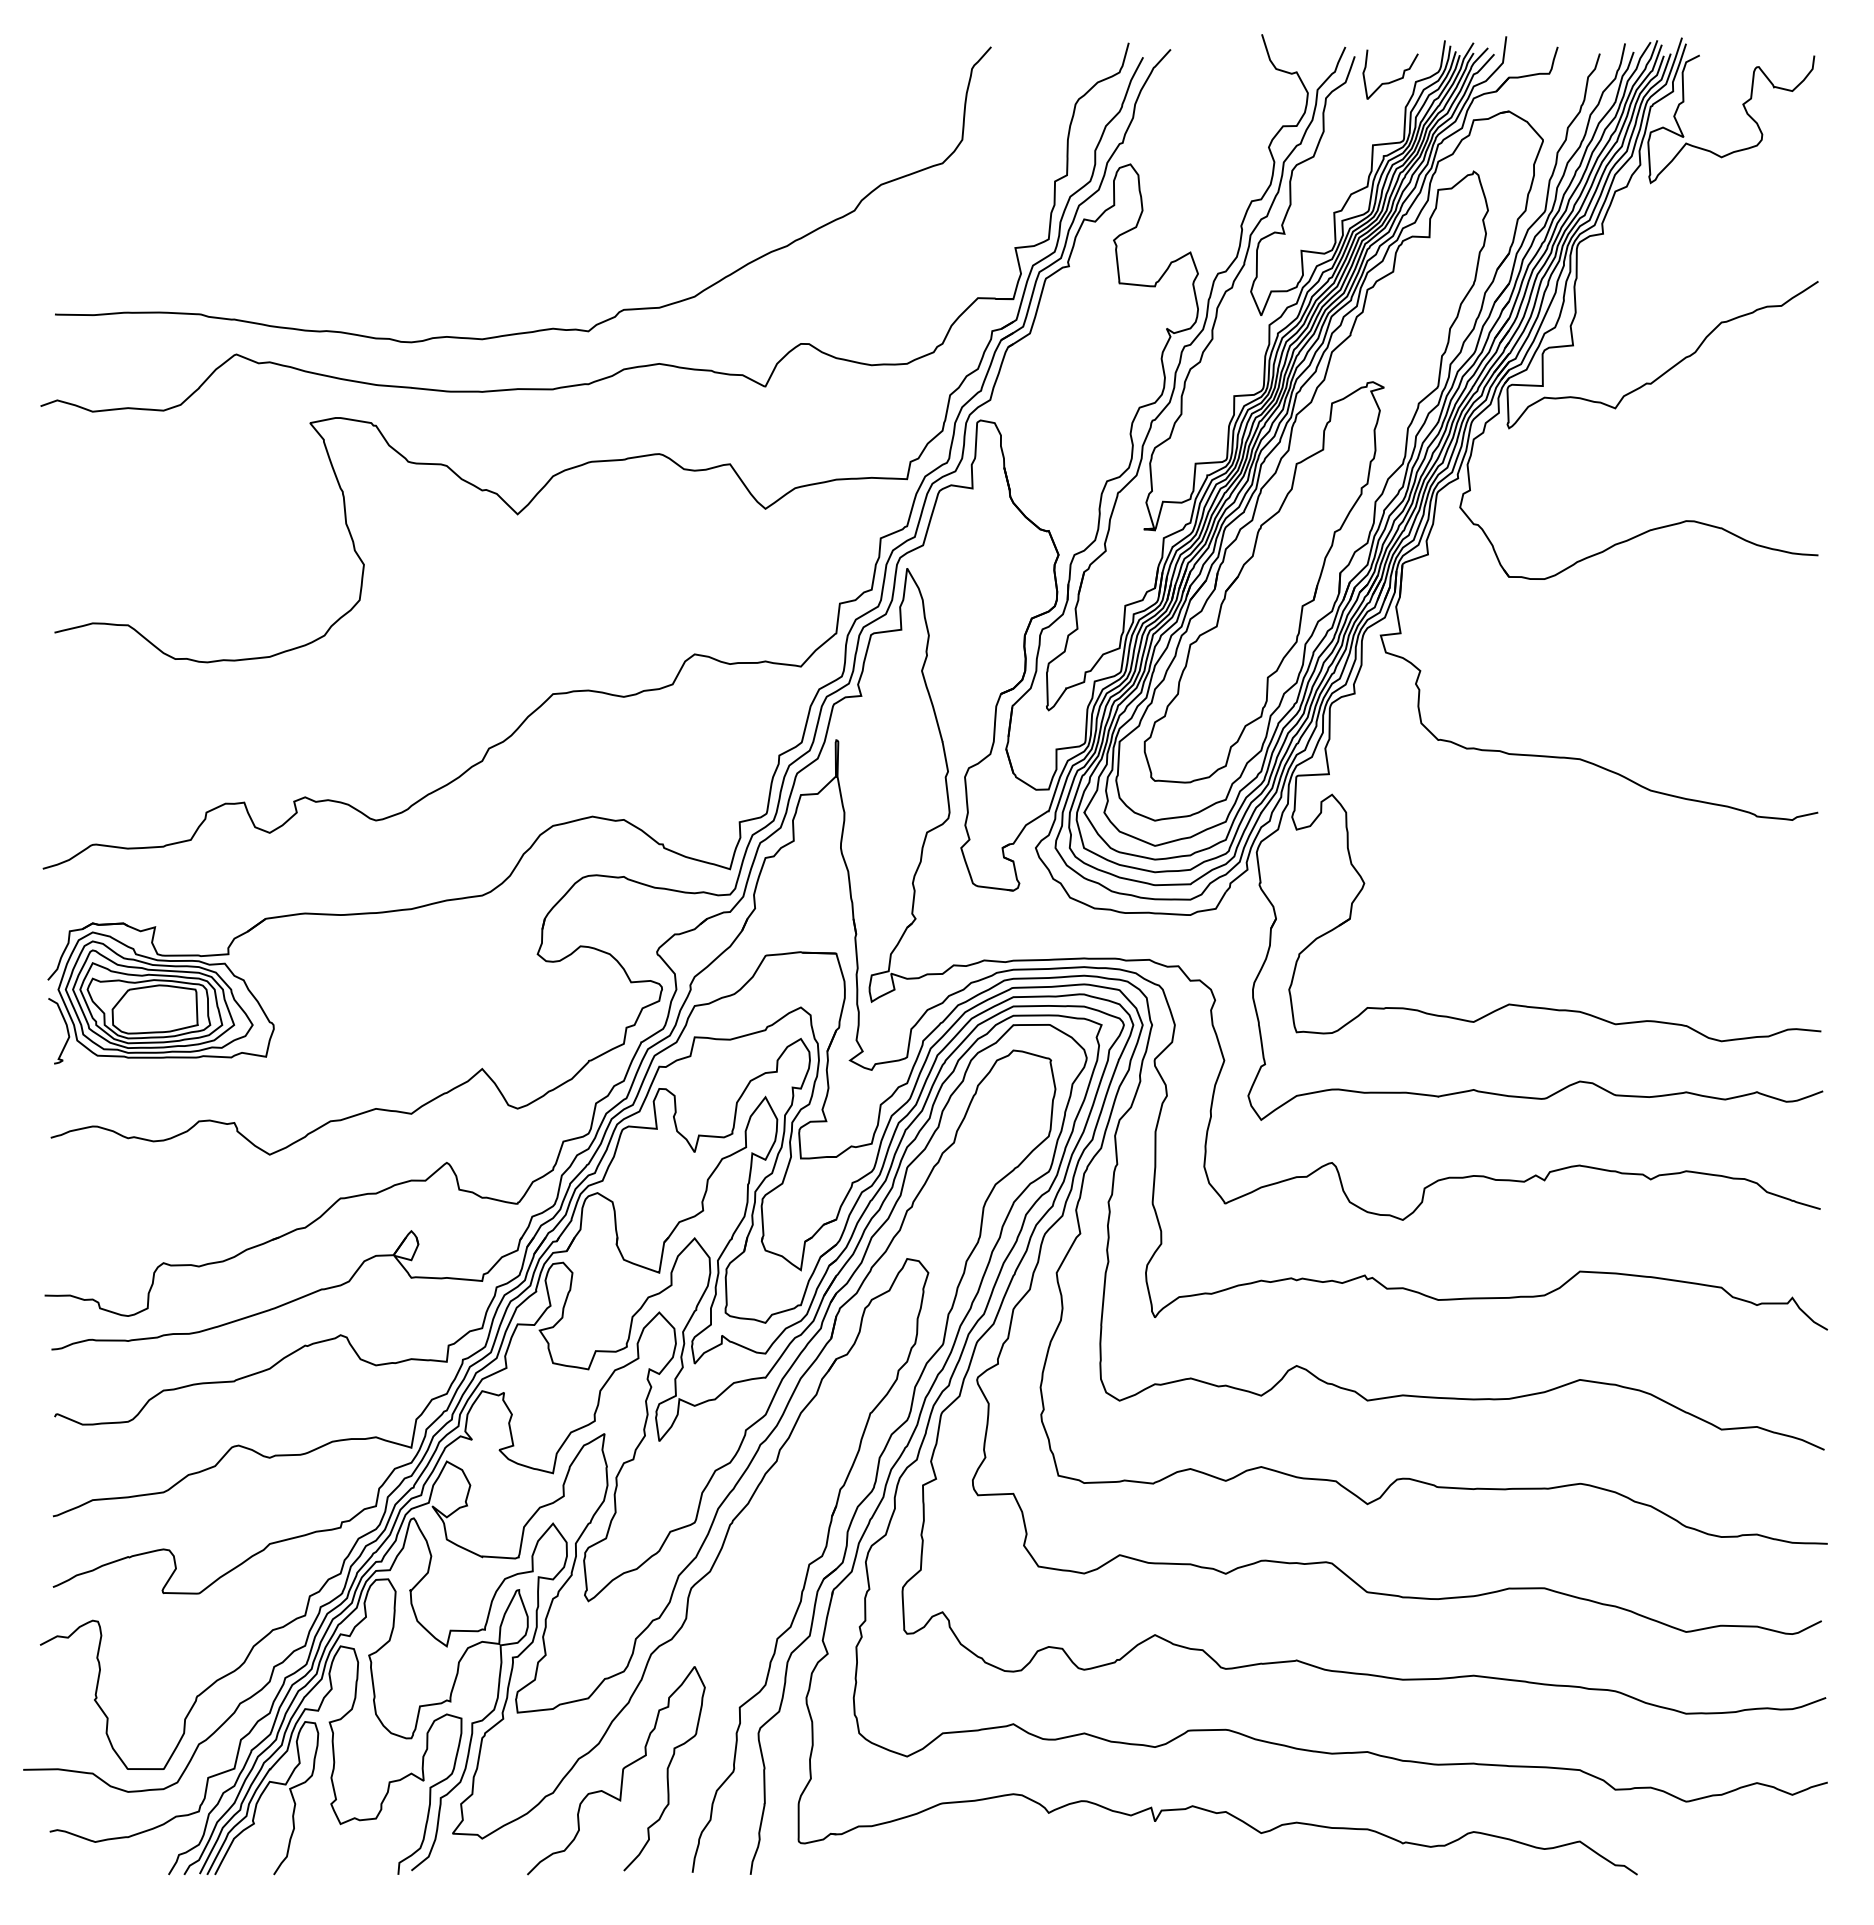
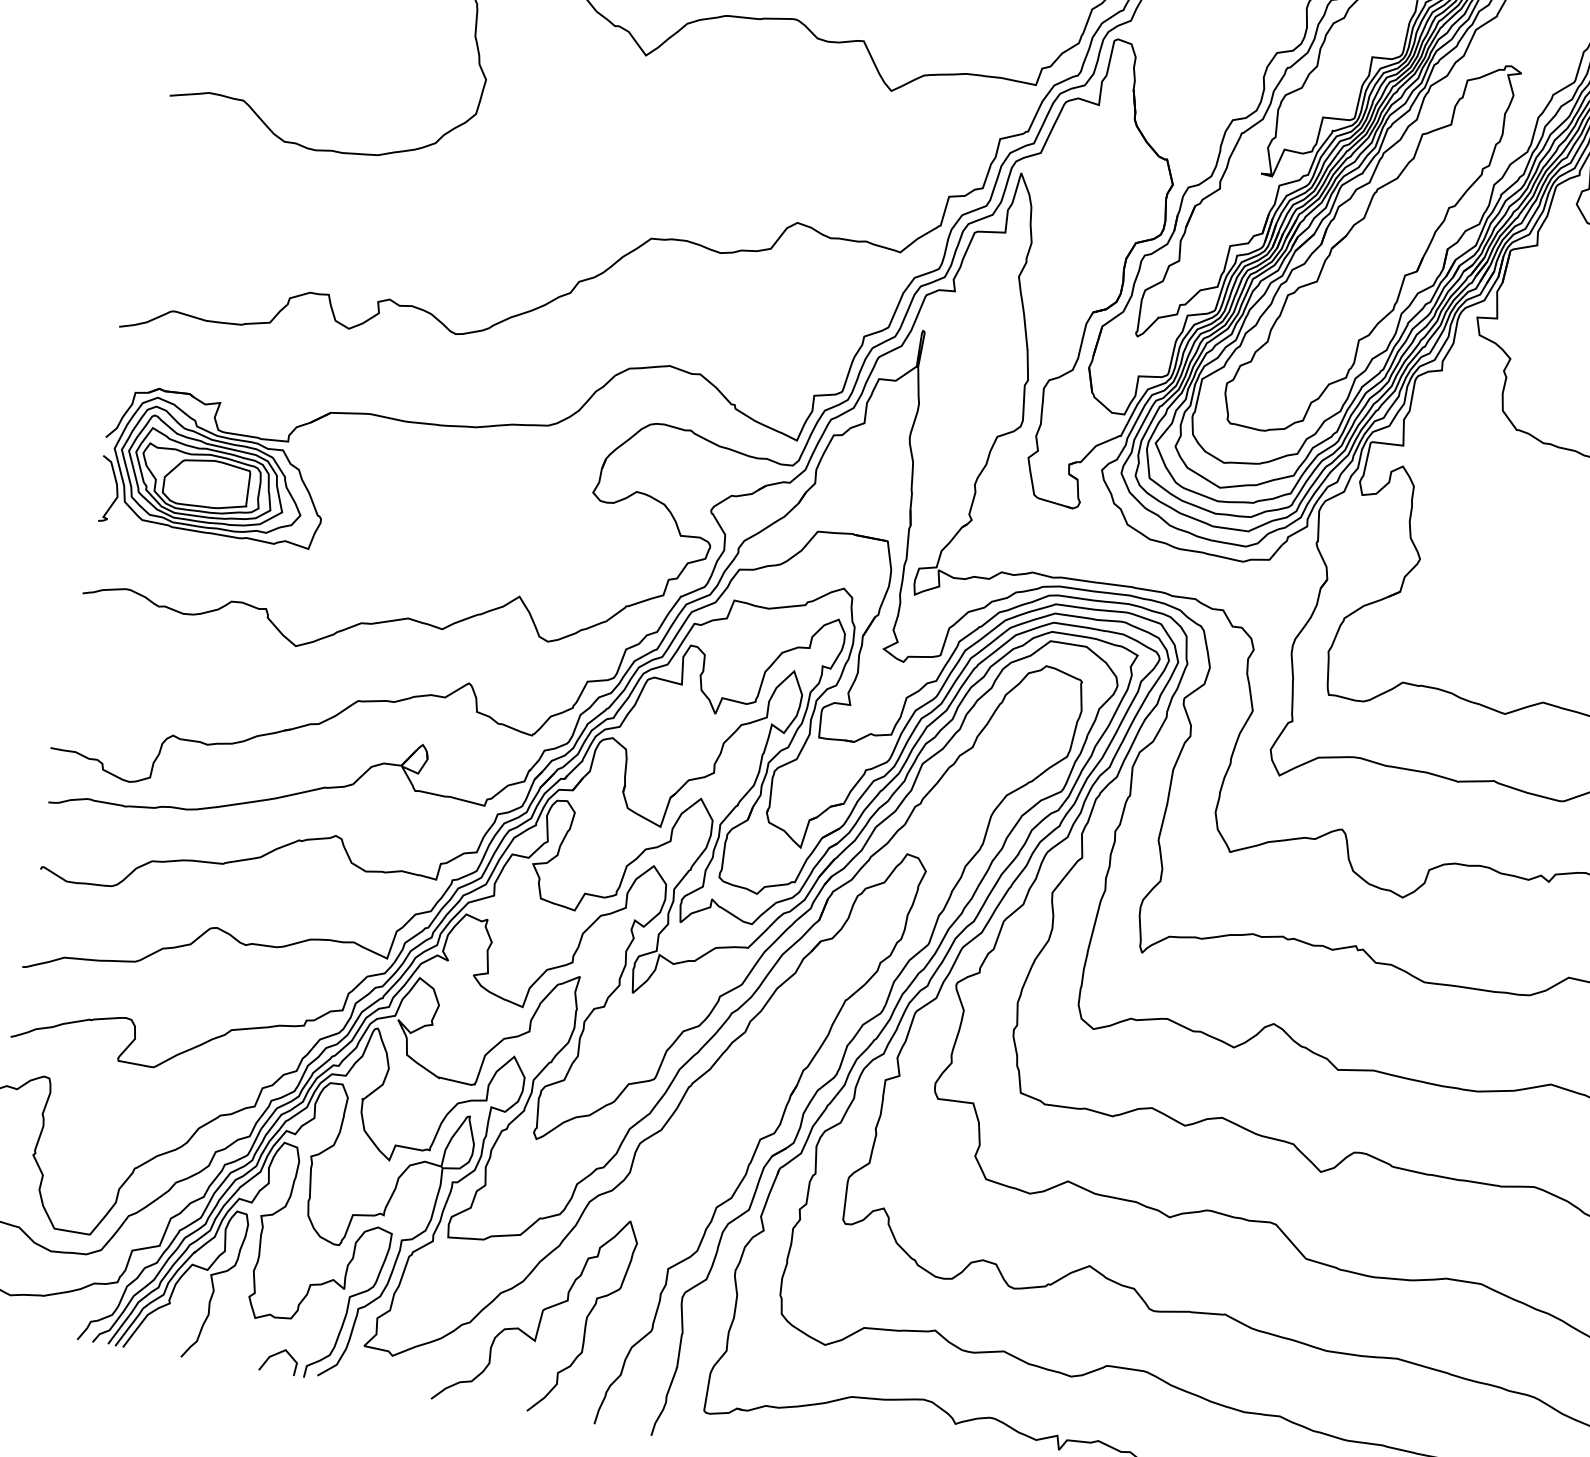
line: (367, 1857) -> (276, 1355), added

